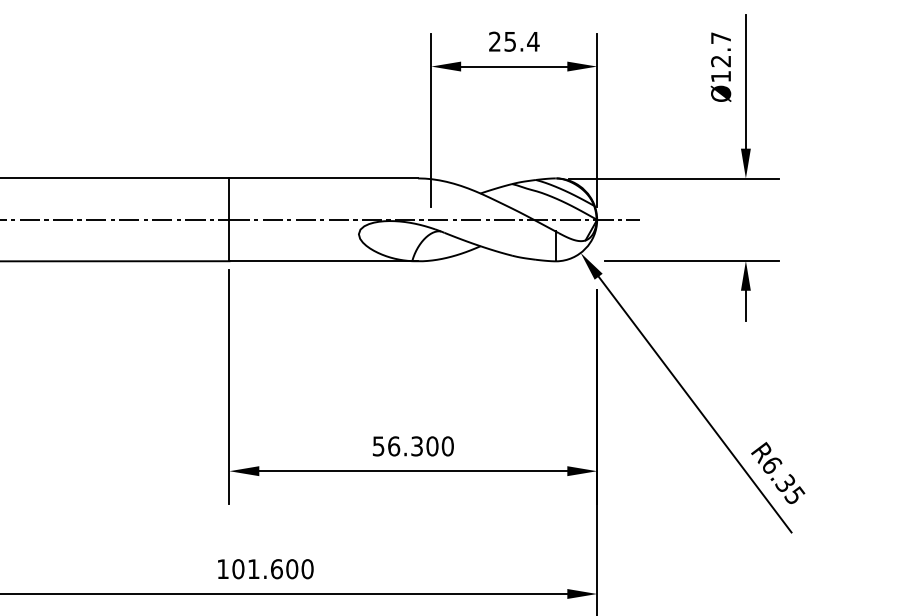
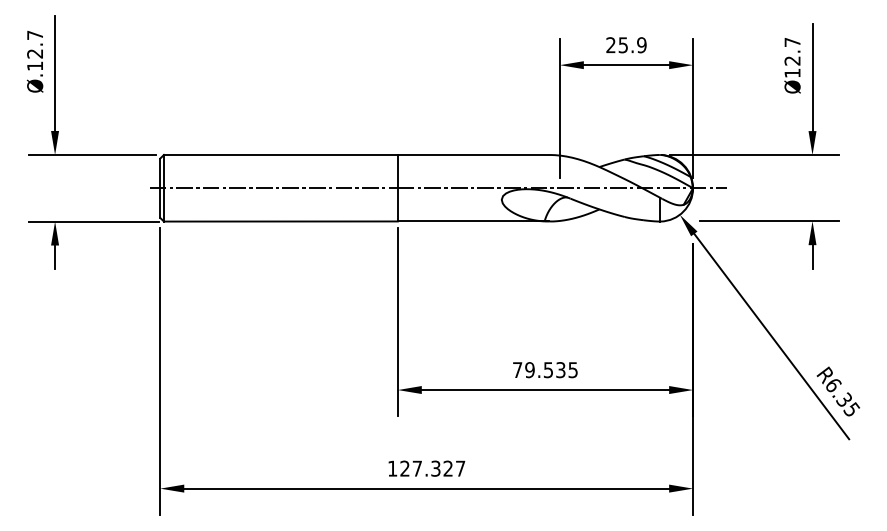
text: (532, 42) -> (641, 45), 25.4 -> 25.9
text: (413, 446) -> (545, 370), 56.300 -> 79.535
text: (272, 568) -> (432, 468), 101.600 -> 127.327

